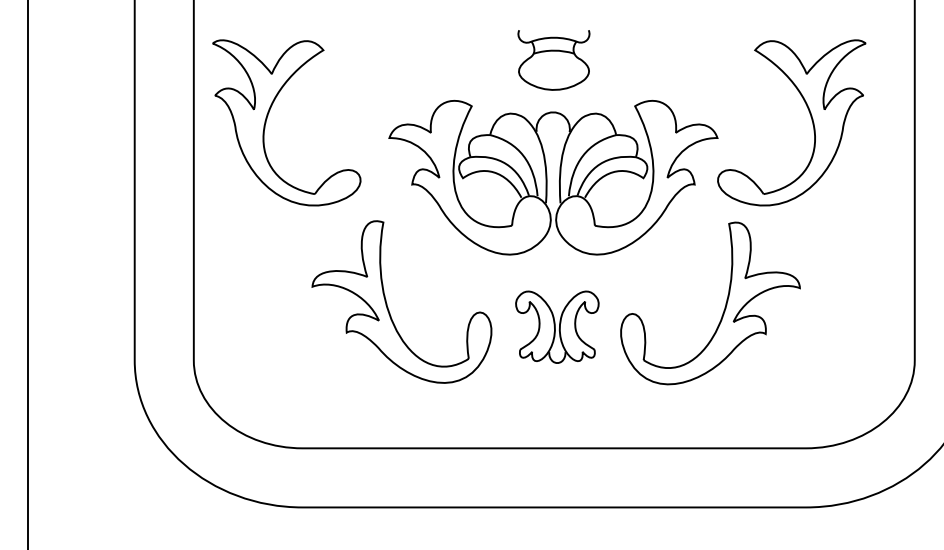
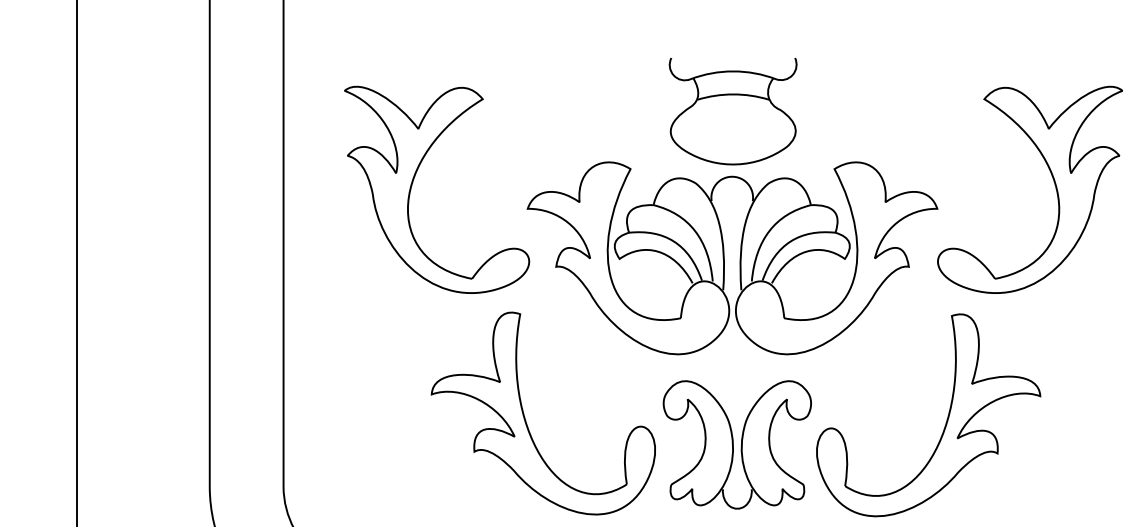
part: (553, 60) -> (732, 111), size x1.43
part: (267, 119) -> (412, 185), moved
part: (557, 327) -> (737, 445), size x1.43

